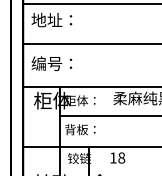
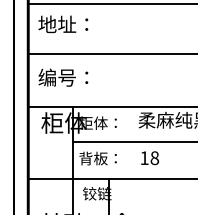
text: (118, 158) -> (150, 158), moved

